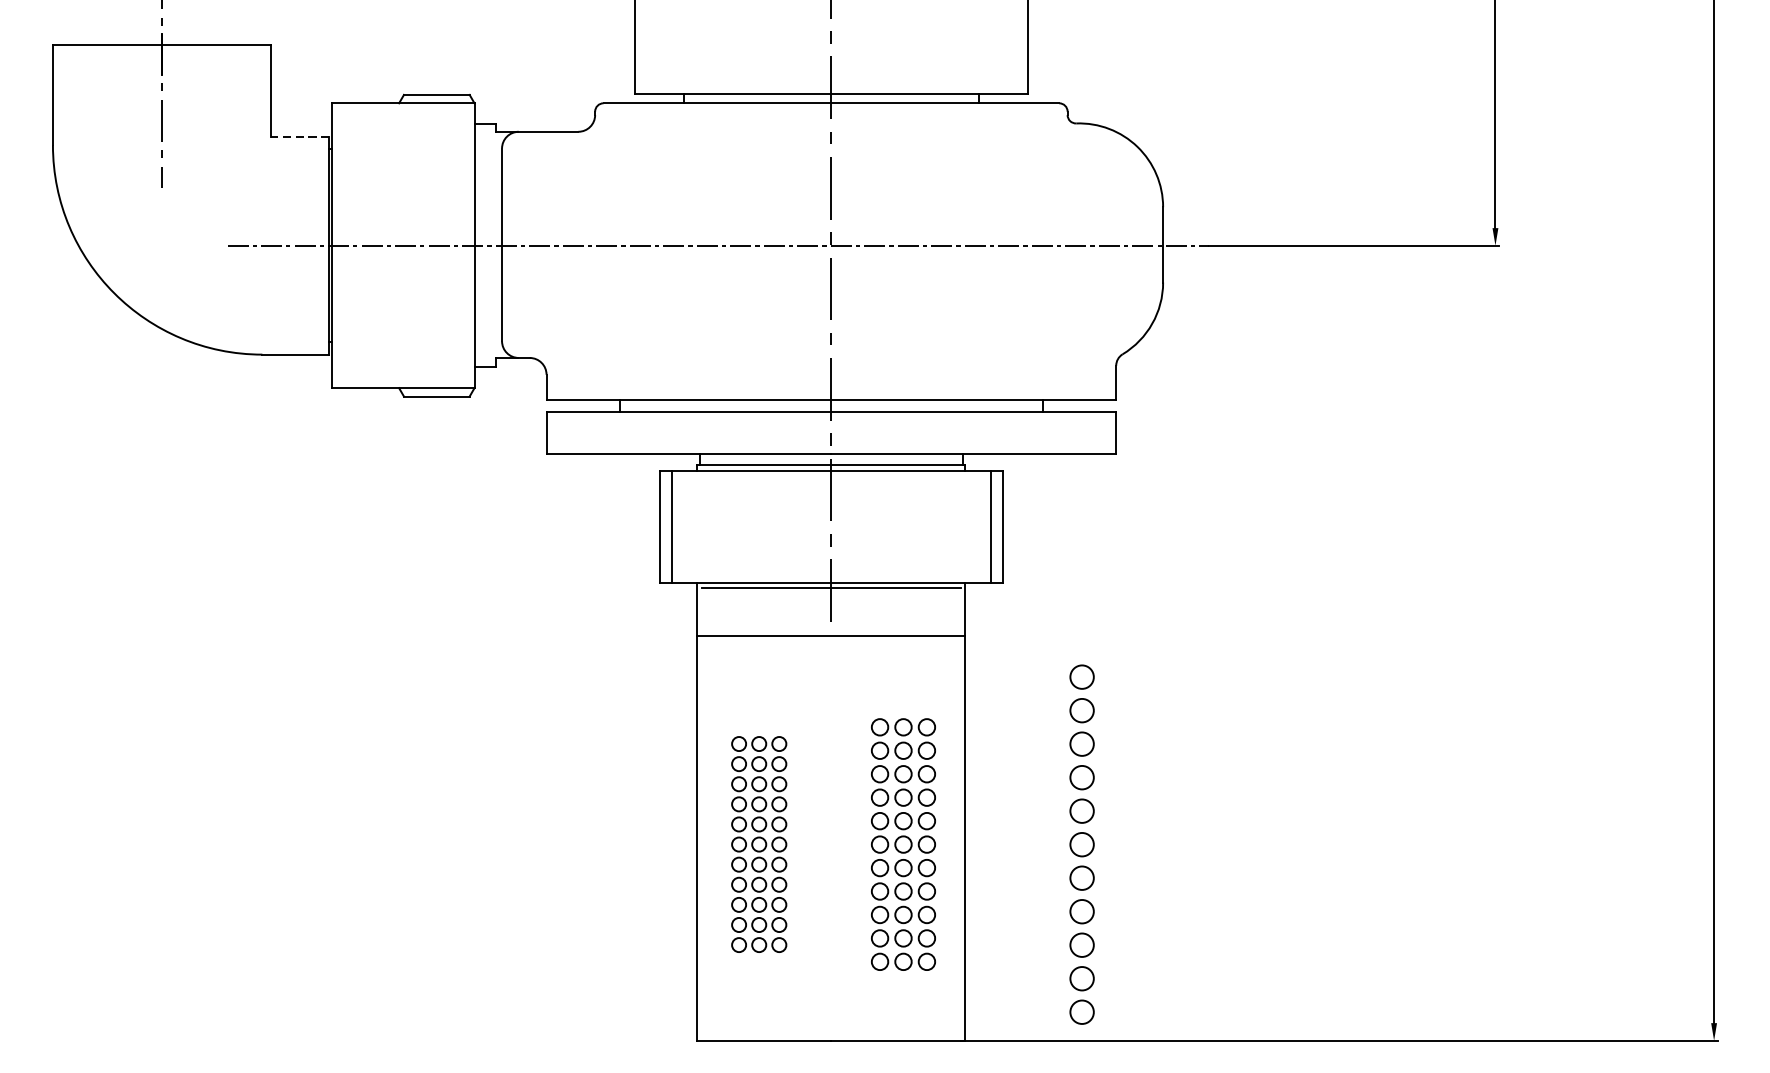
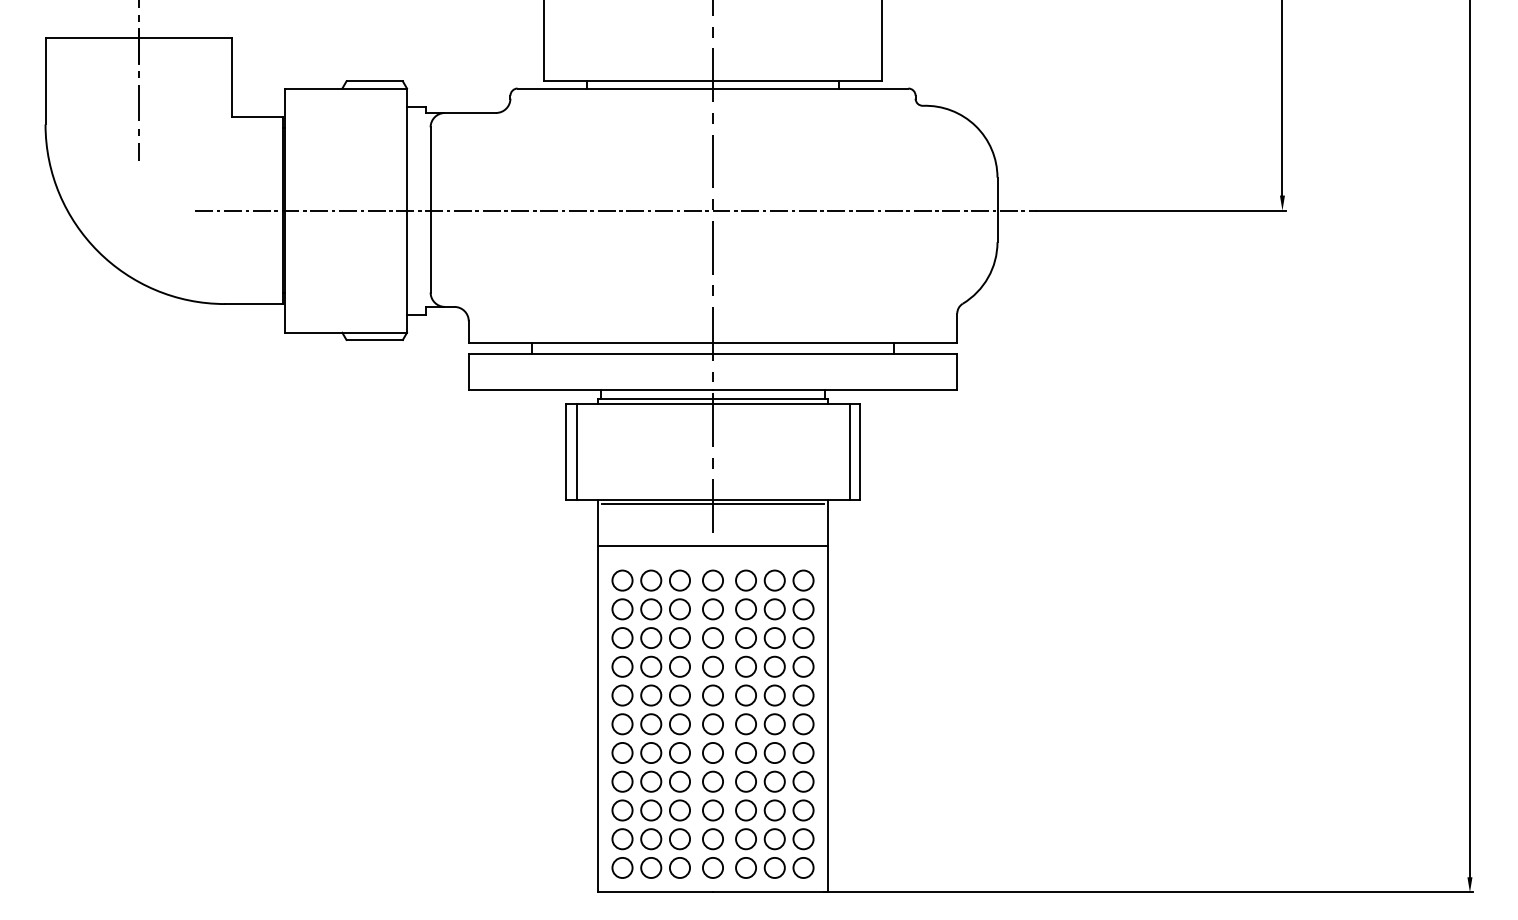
line: (298, 137) -> (256, 117), dashed -> solid
part: (758, 843) -> (650, 723), size x1.67
part: (903, 843) -> (774, 723), size x1.43
part: (1081, 843) -> (712, 723), moved

